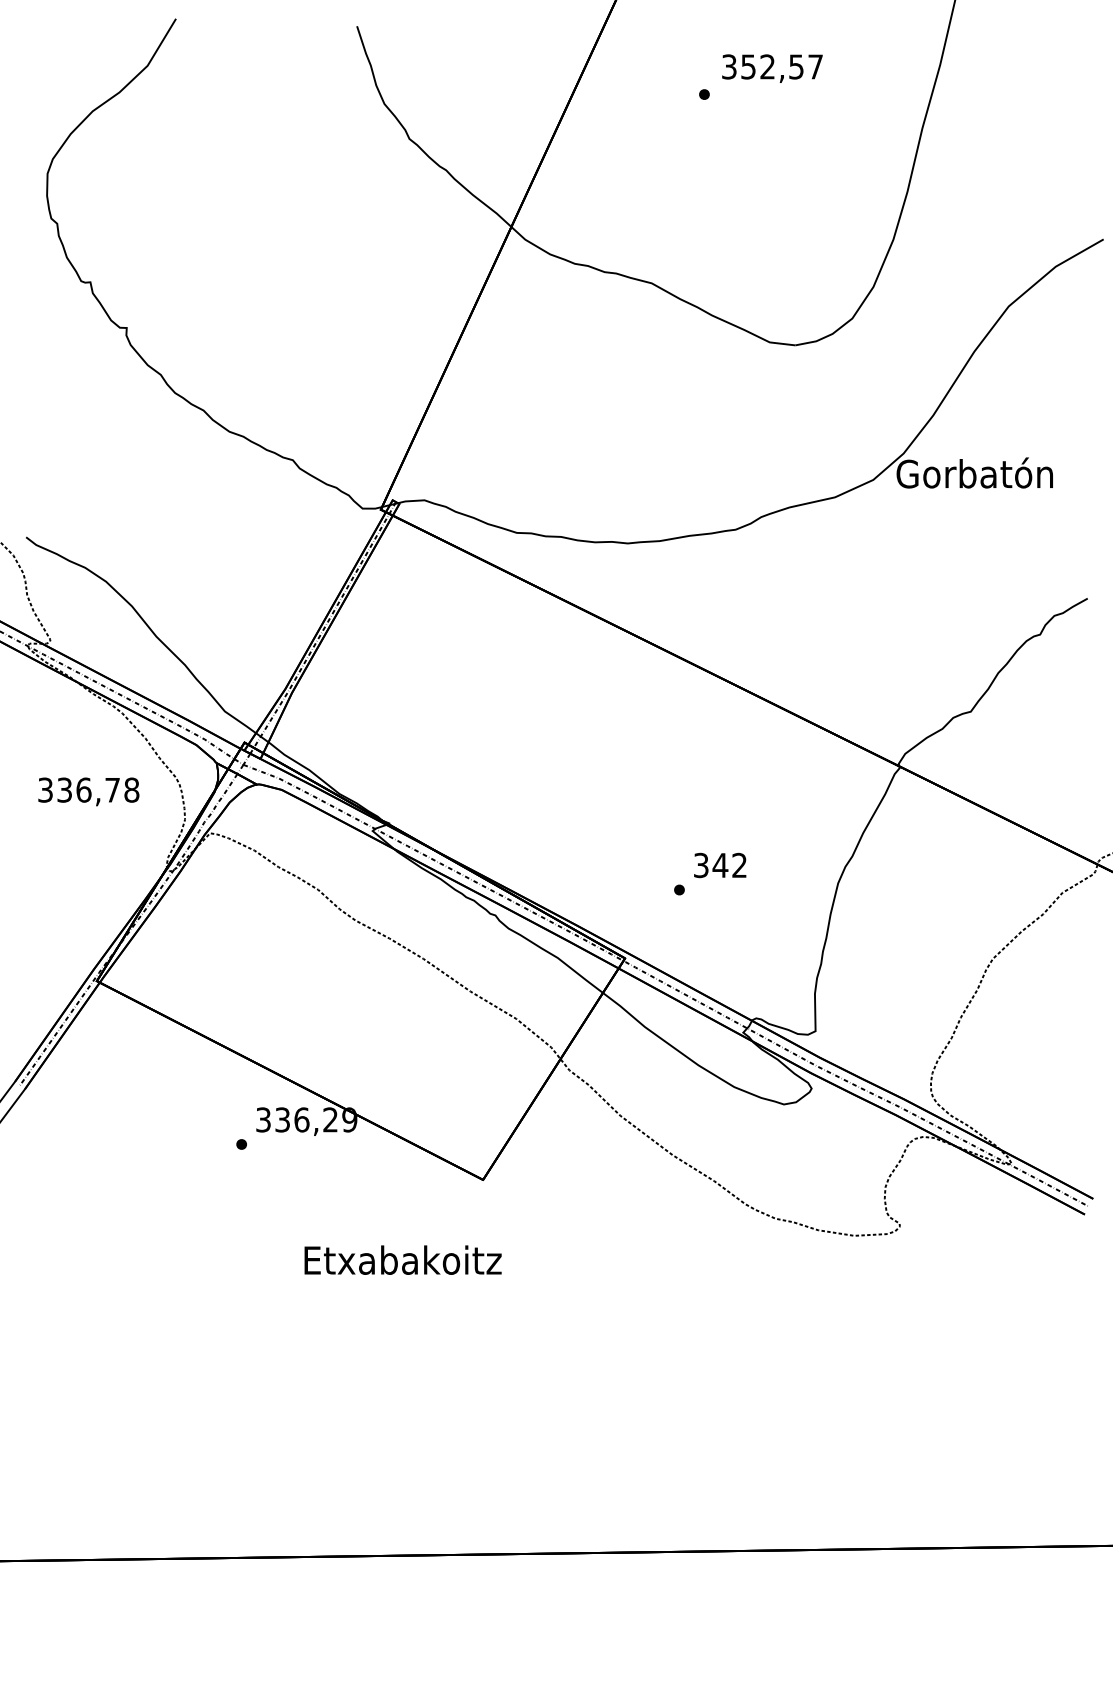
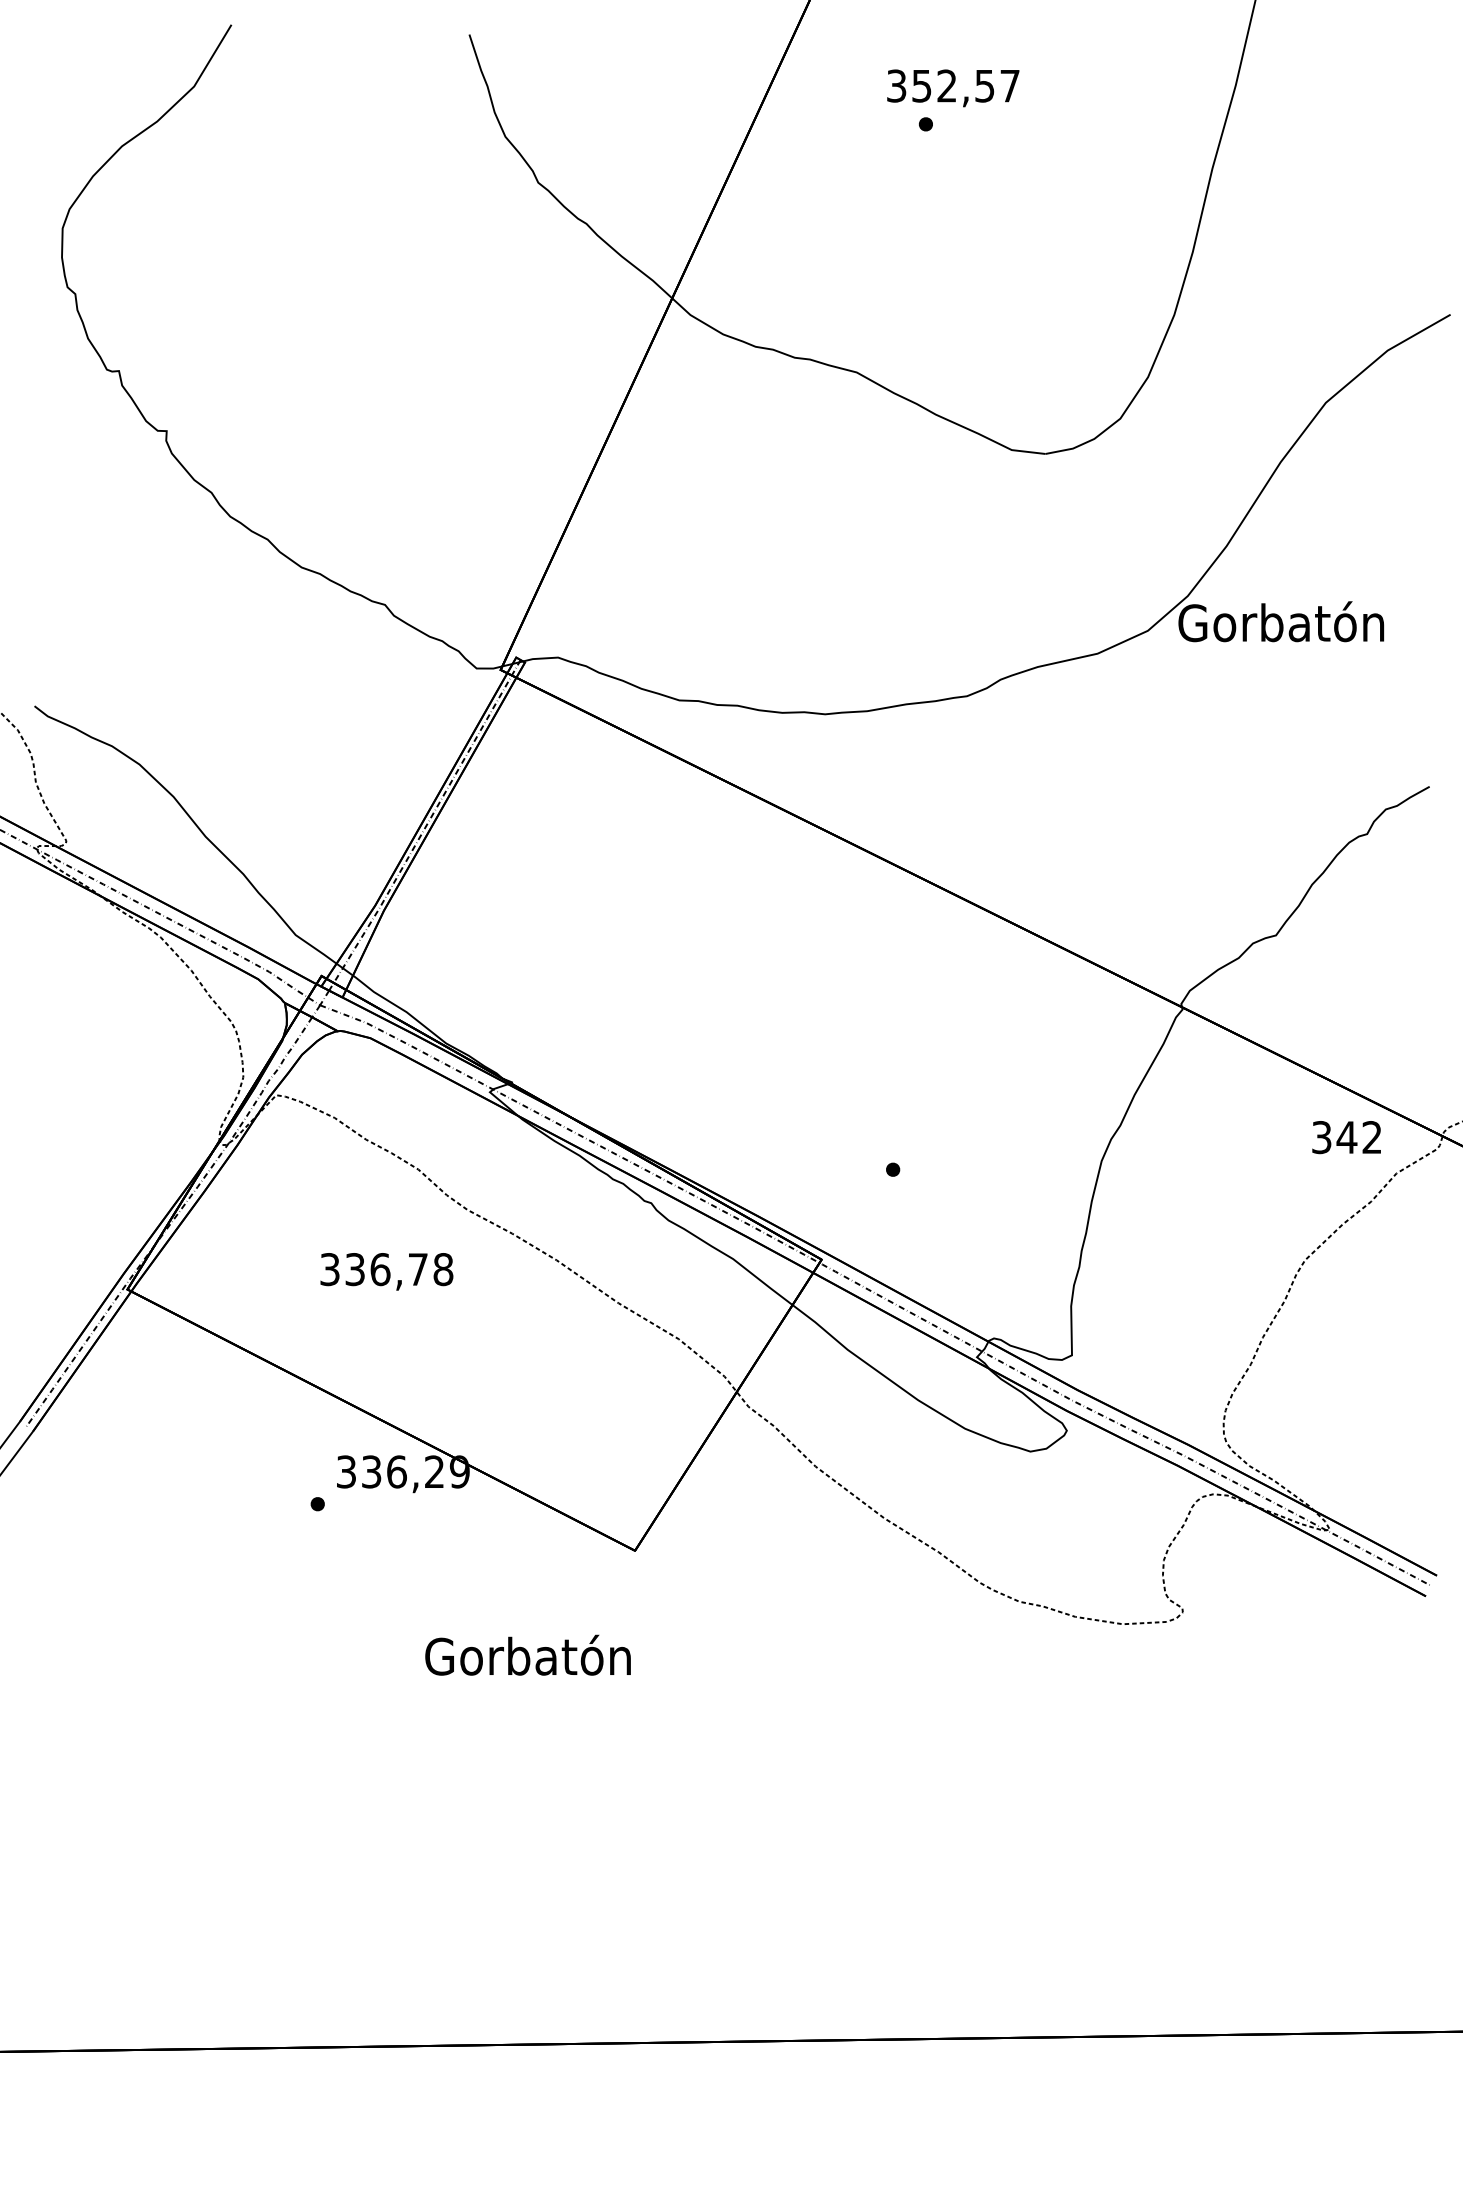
text: (772, 68) -> (953, 88), moved
text: (88, 791) -> (386, 1271), moved
text: (720, 865) -> (1346, 1137), moved
text: (402, 1258) -> (529, 1654), Etxabakoitz -> Gorbatón

